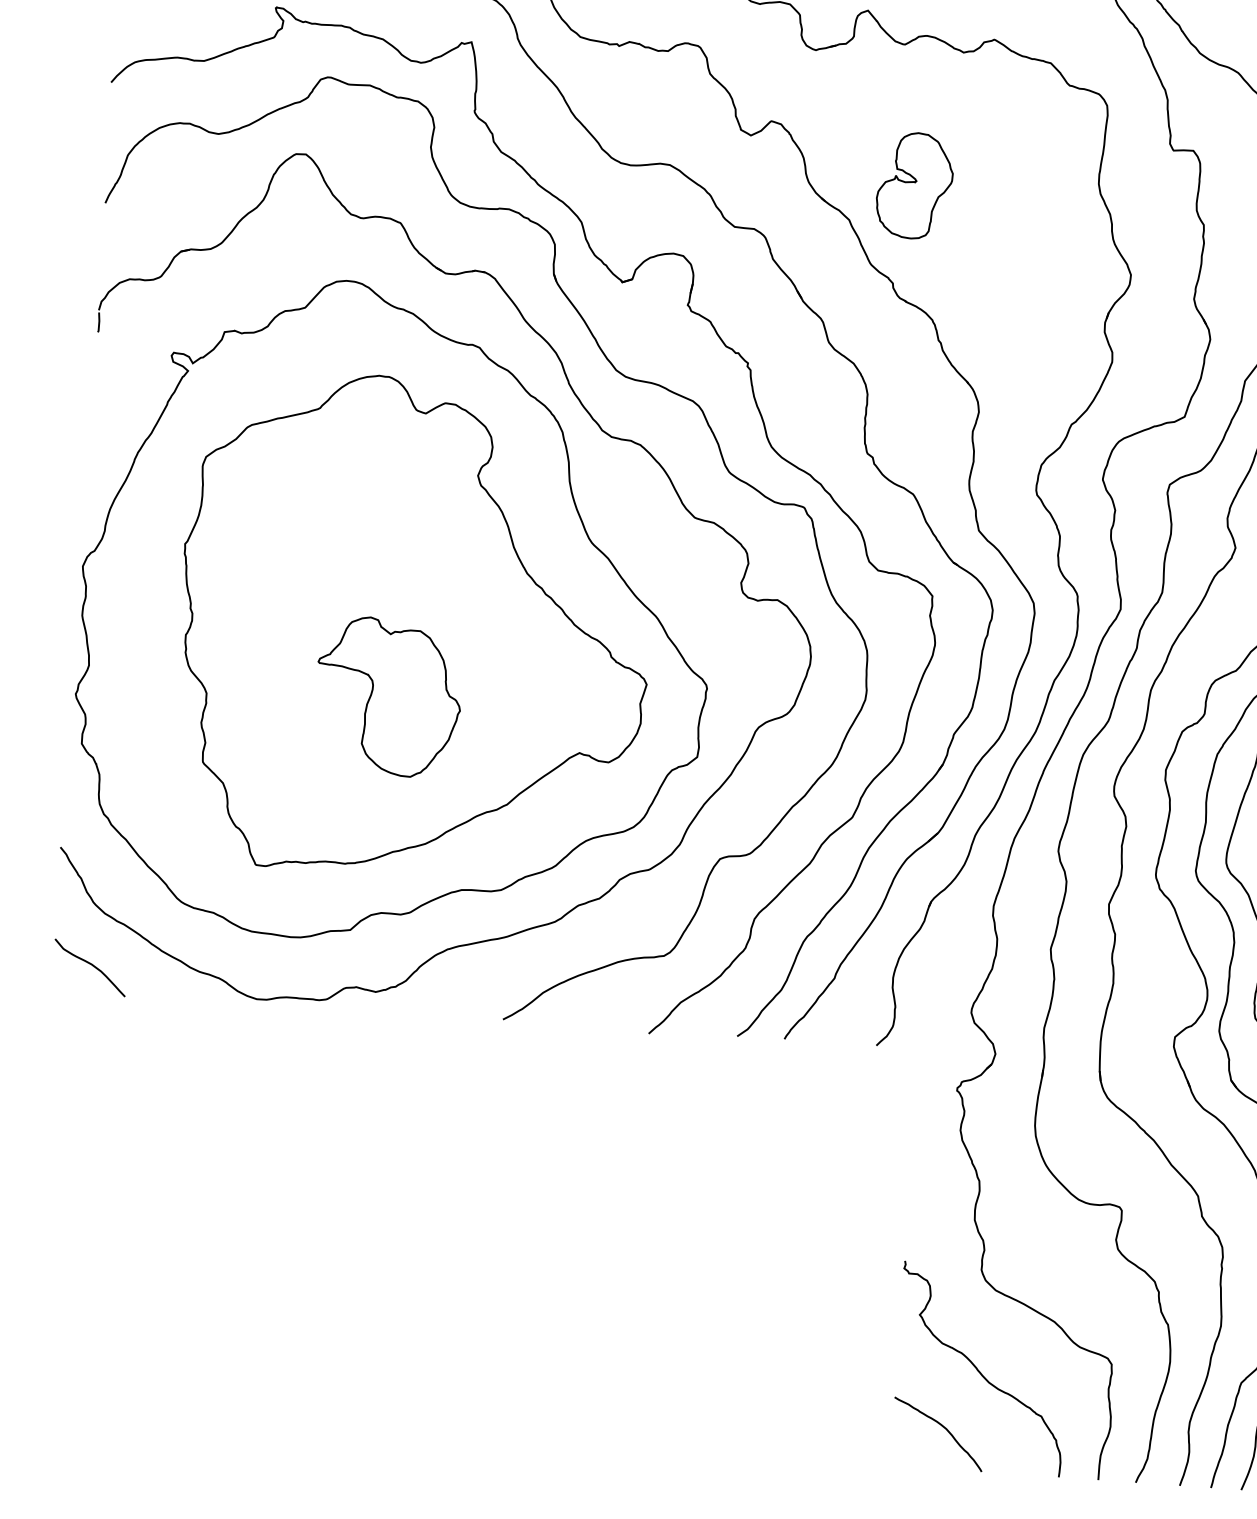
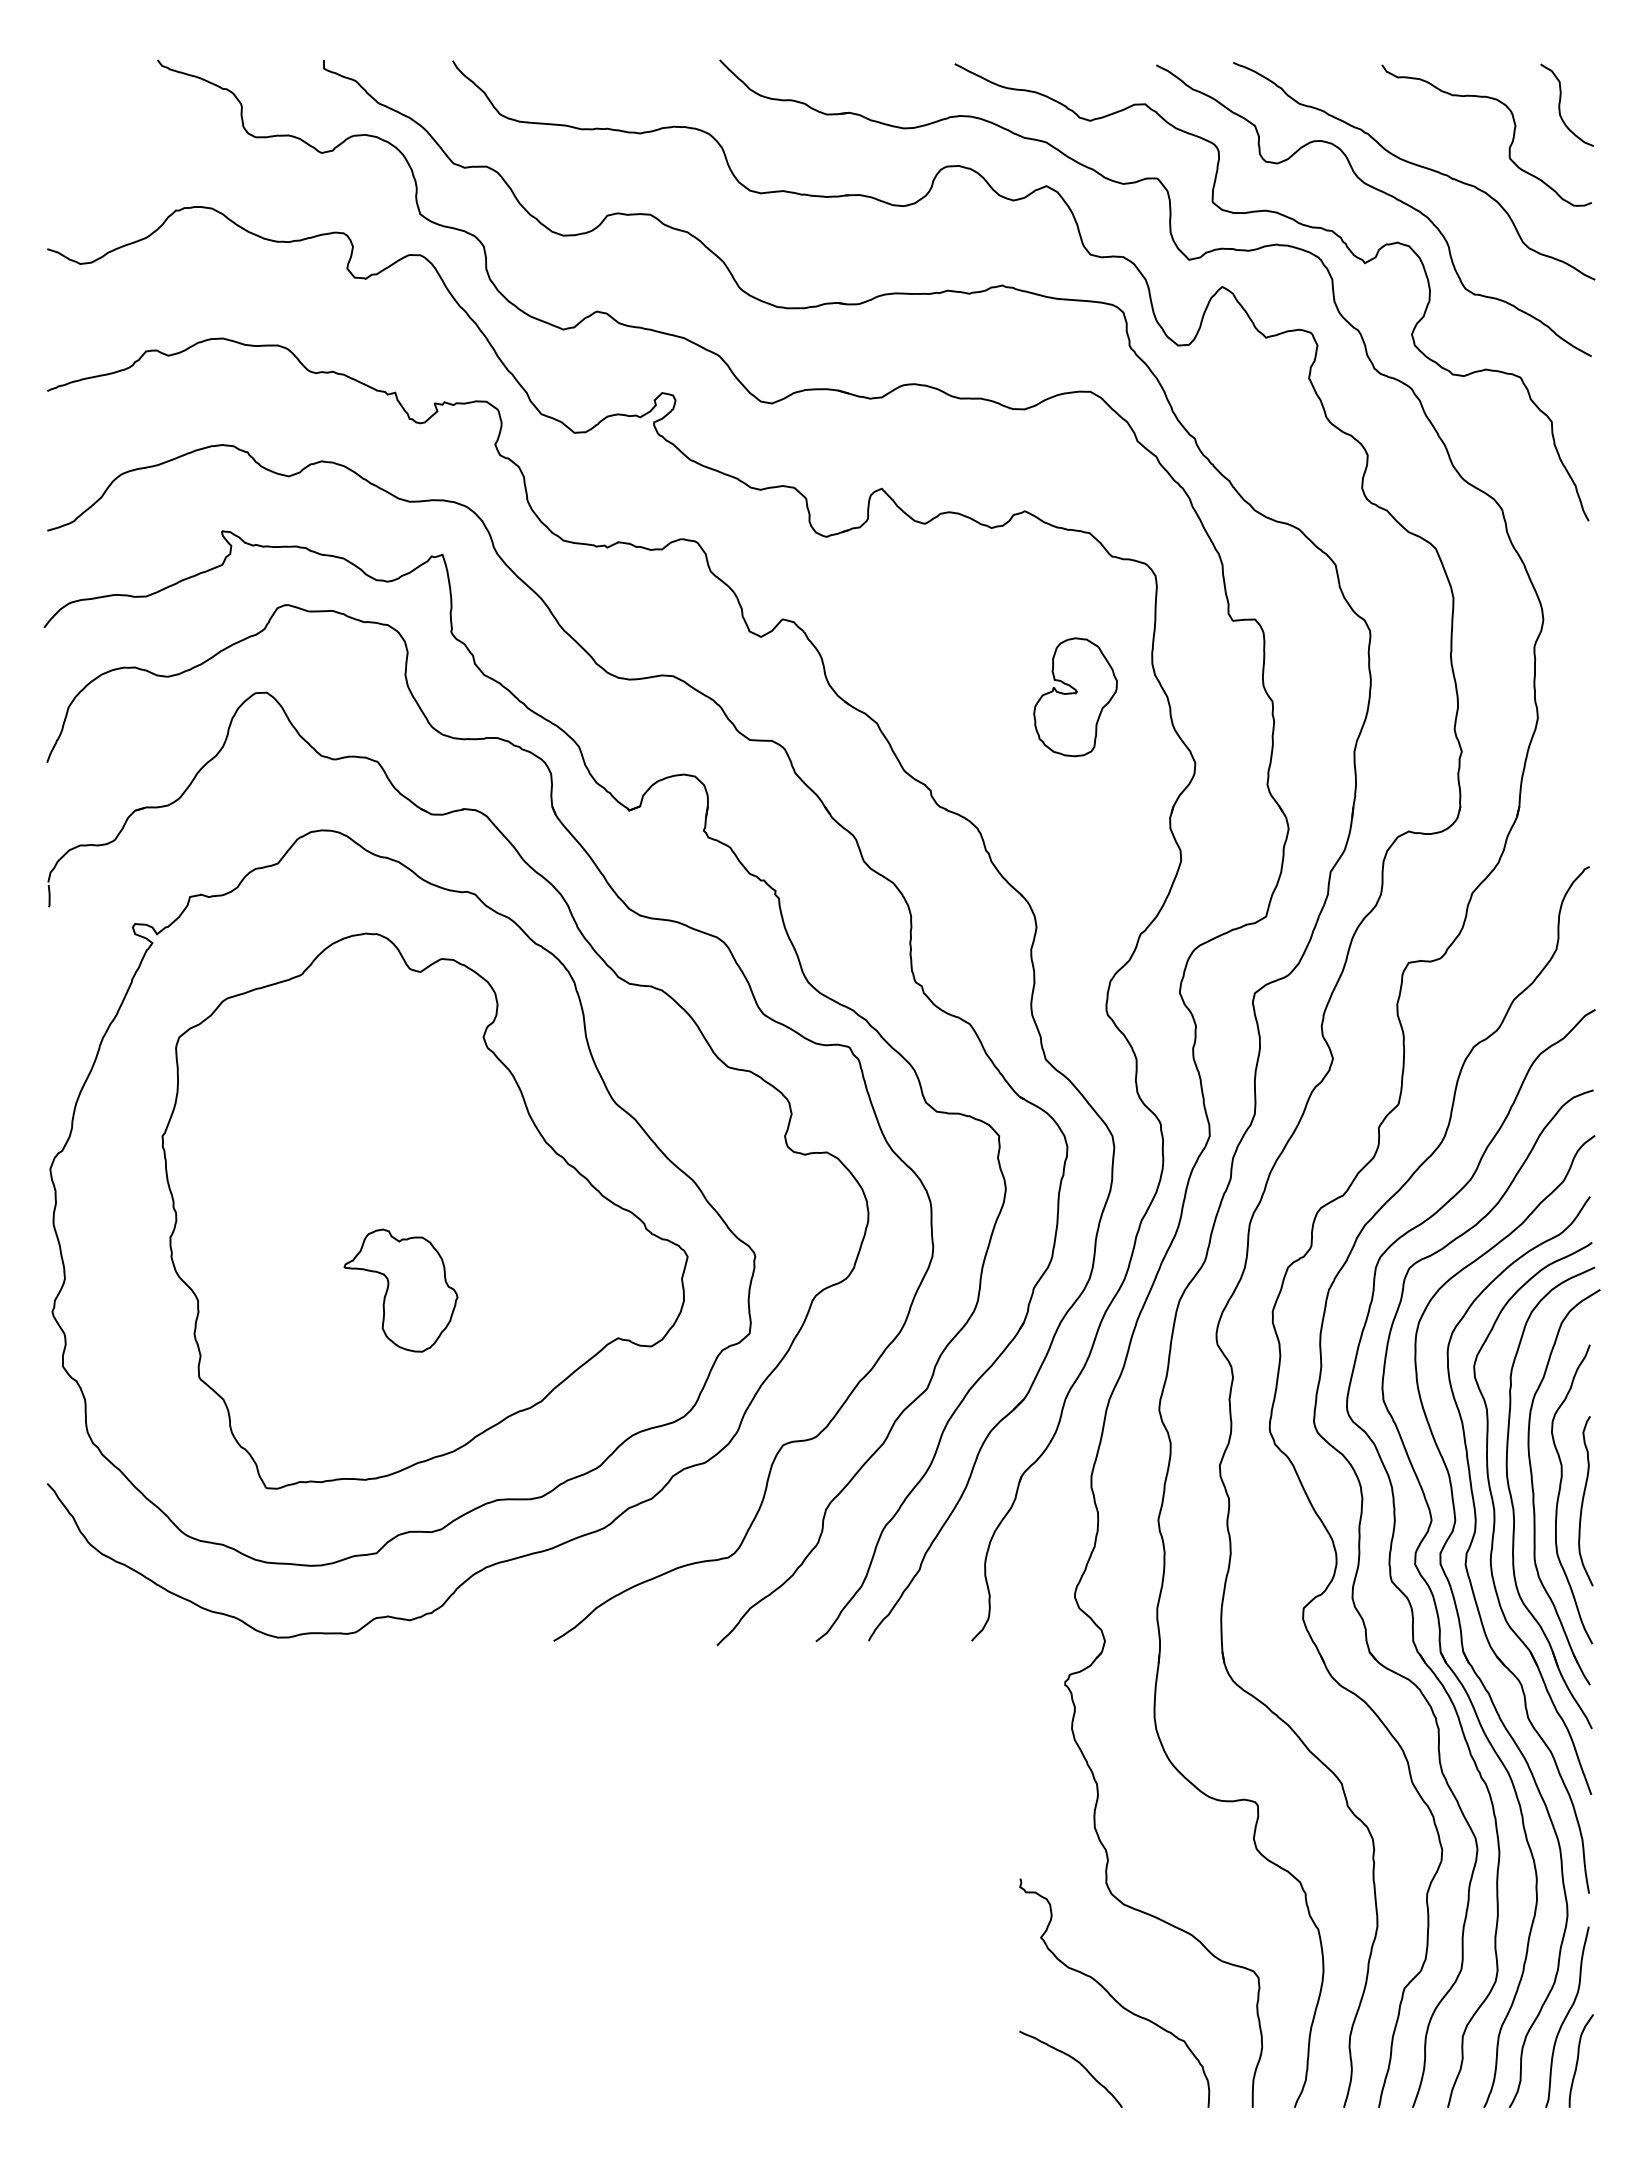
part: (914, 186) -> (1075, 697), moved
part: (388, 696) -> (400, 1290), size x0.7
curve: (91, 966) -> (91, 1613), removed

